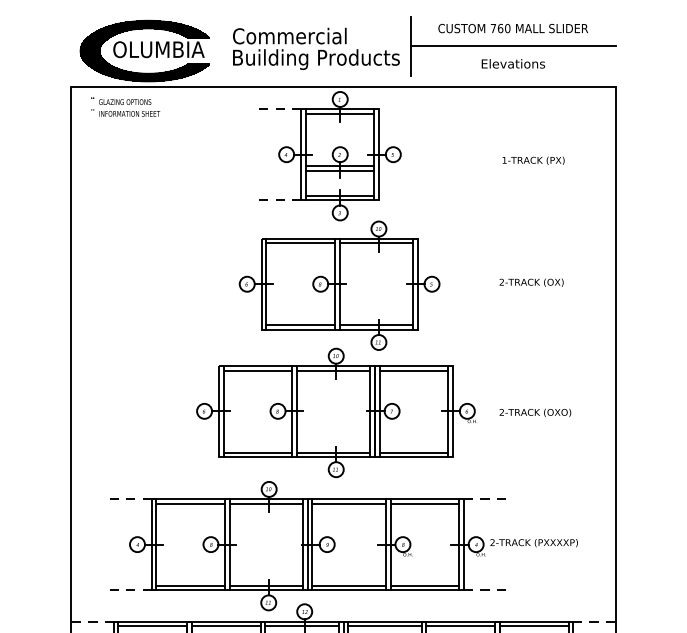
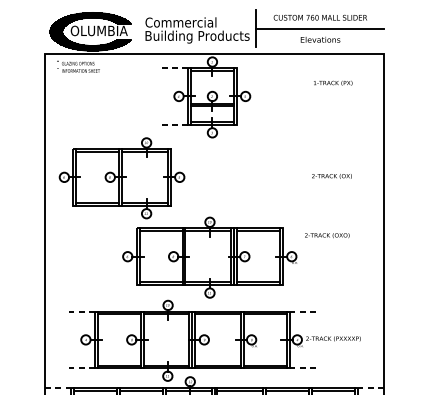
text: (534, 159) -> (333, 82), moved
part: (338, 286) -> (121, 178), moved
text: (535, 412) -> (327, 235), moved

